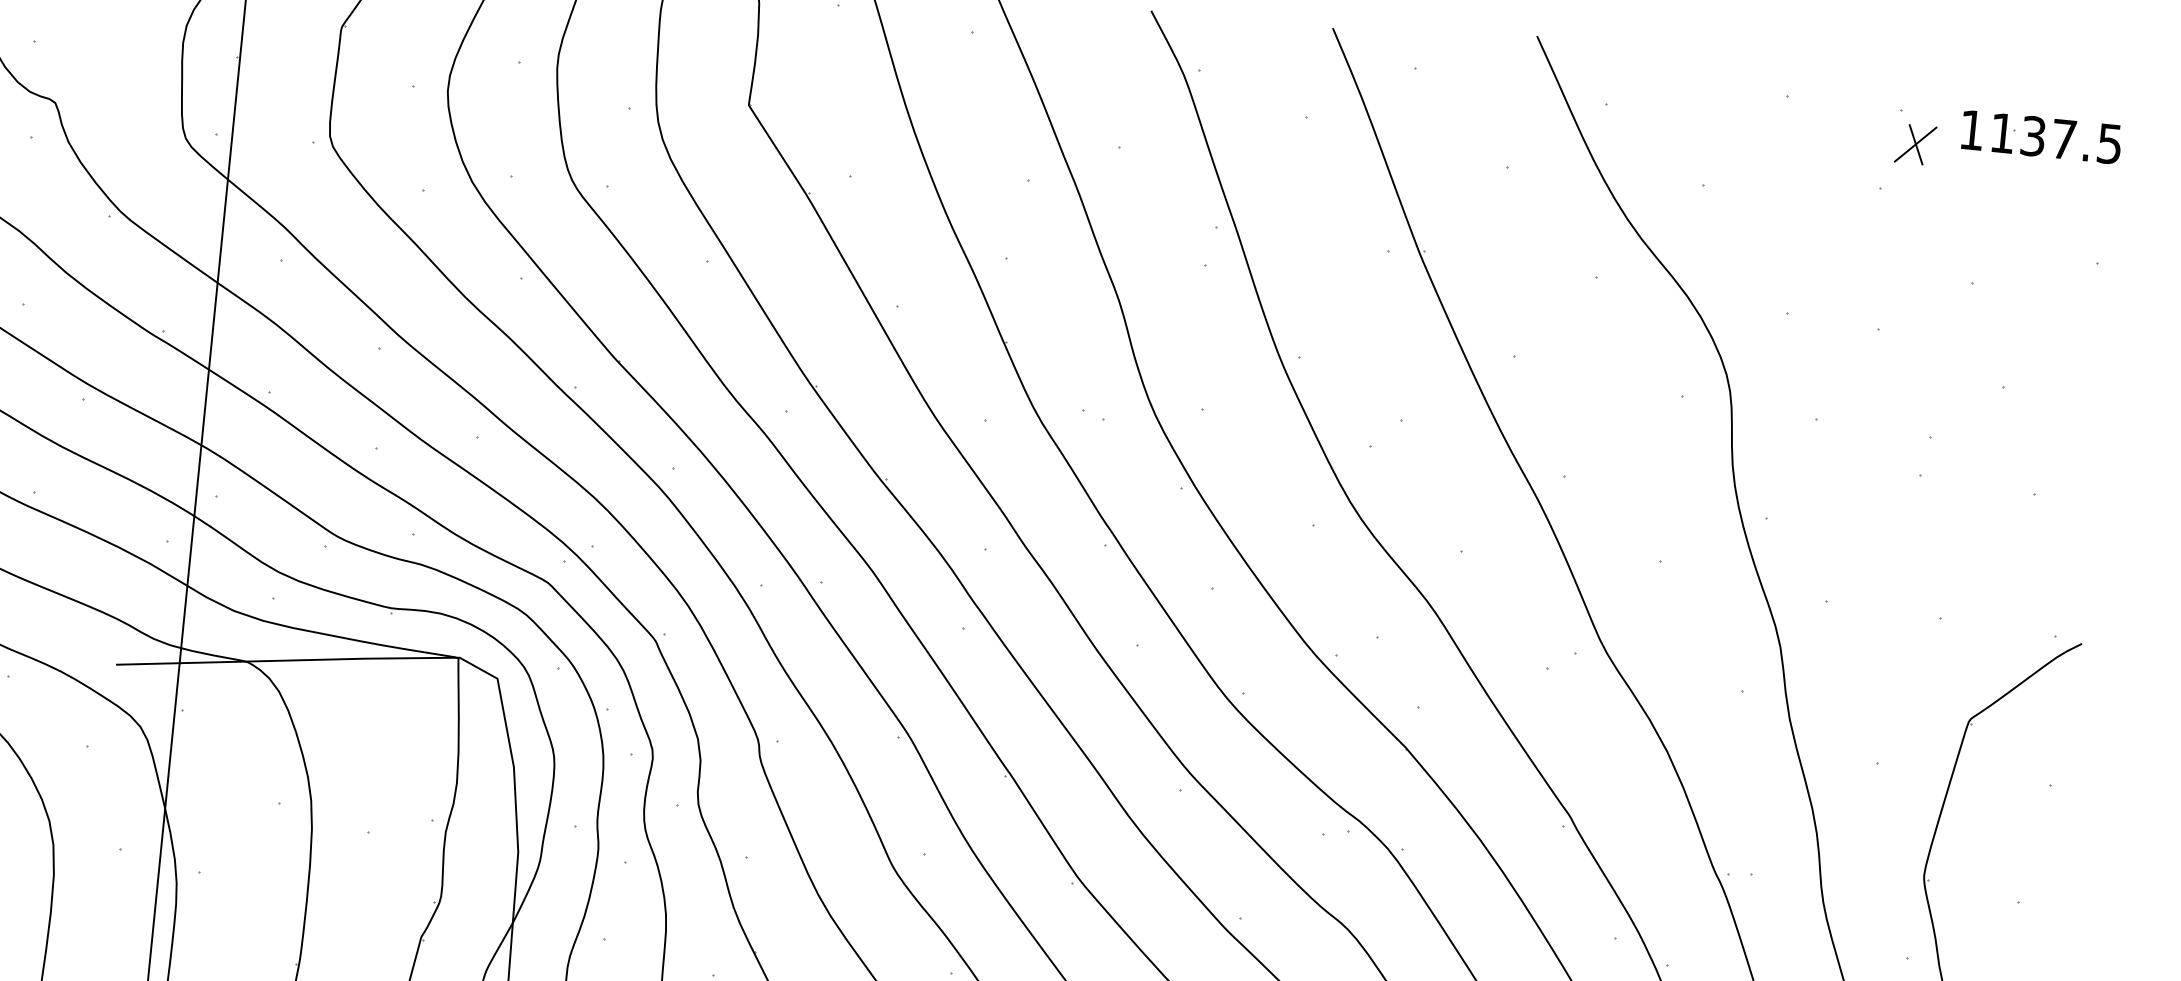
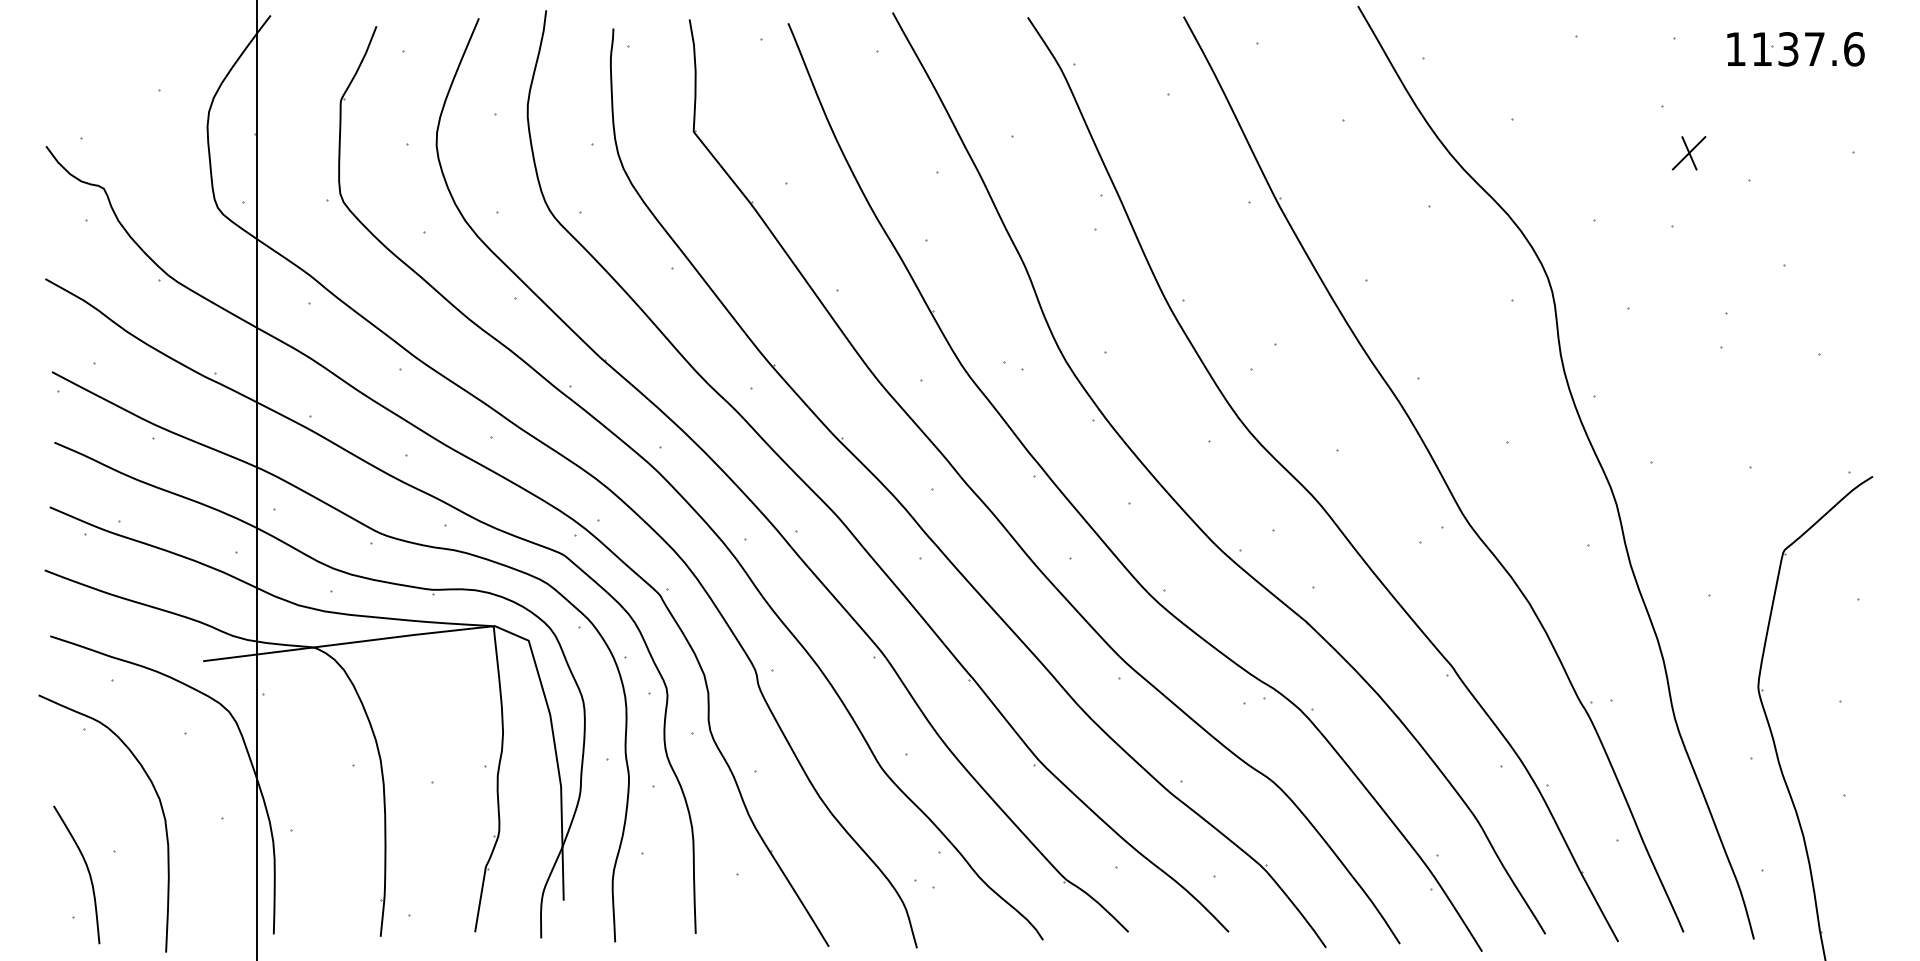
part: (1914, 144) -> (1688, 153), moved
text: (2110, 144) -> (1854, 49), 1137.5 -> 1137.6

